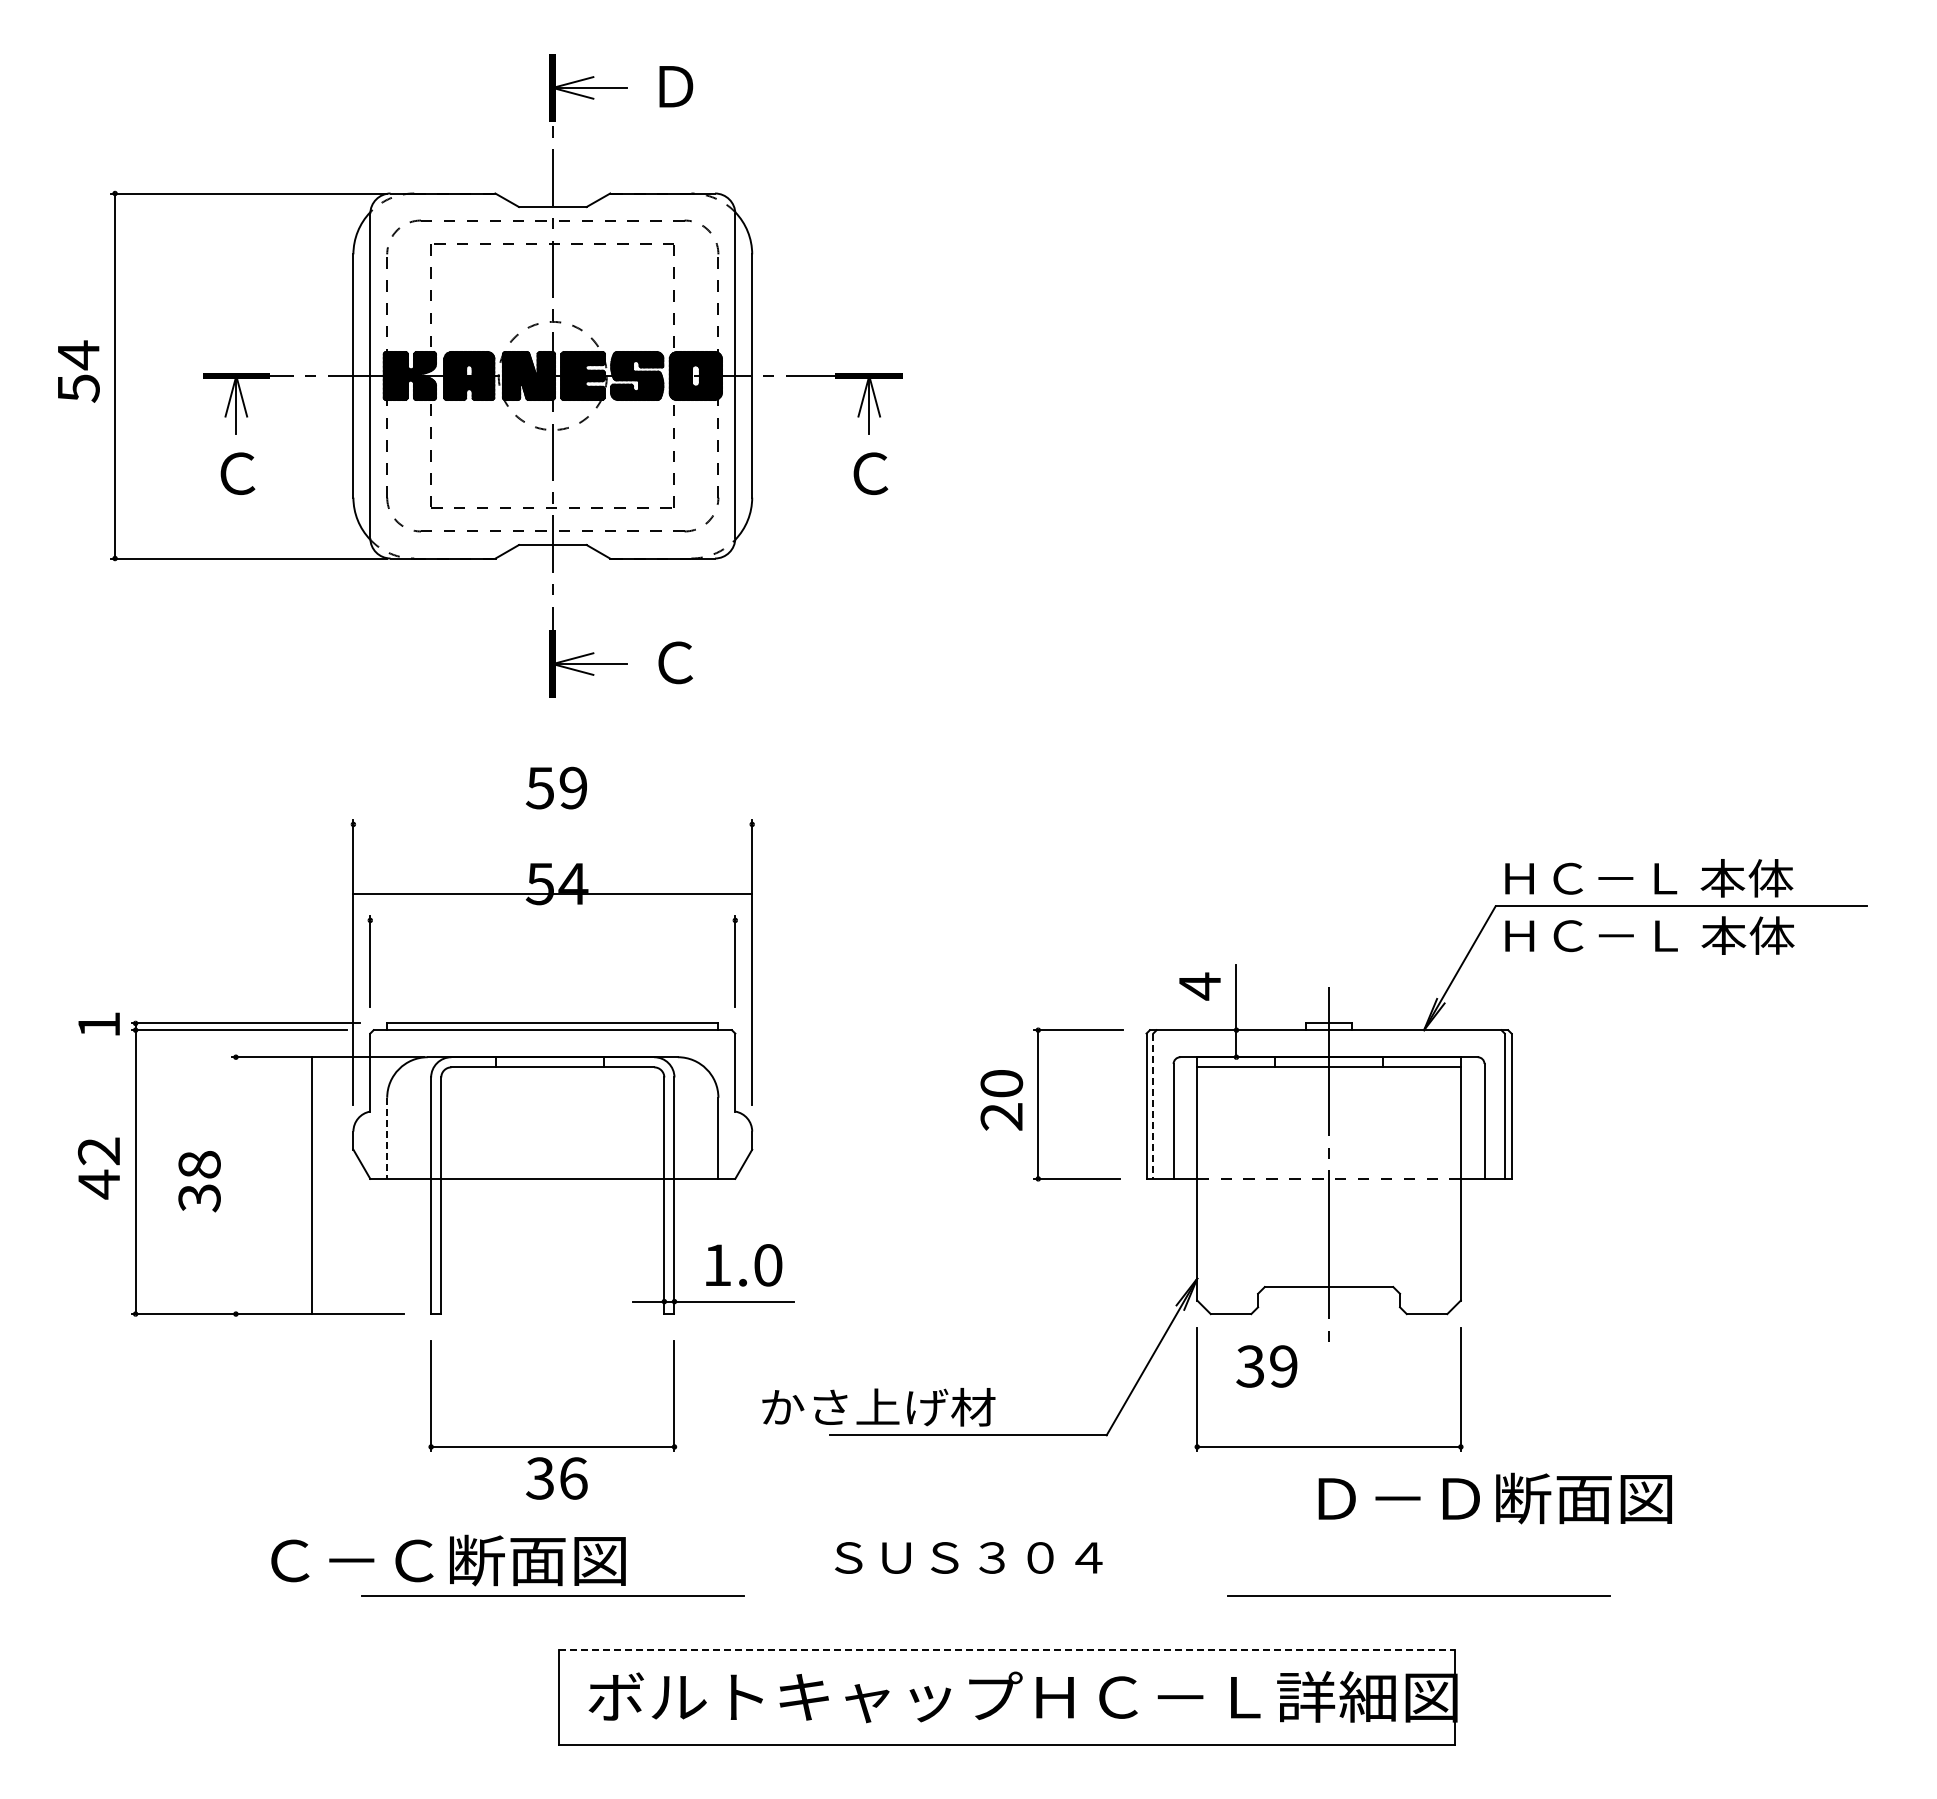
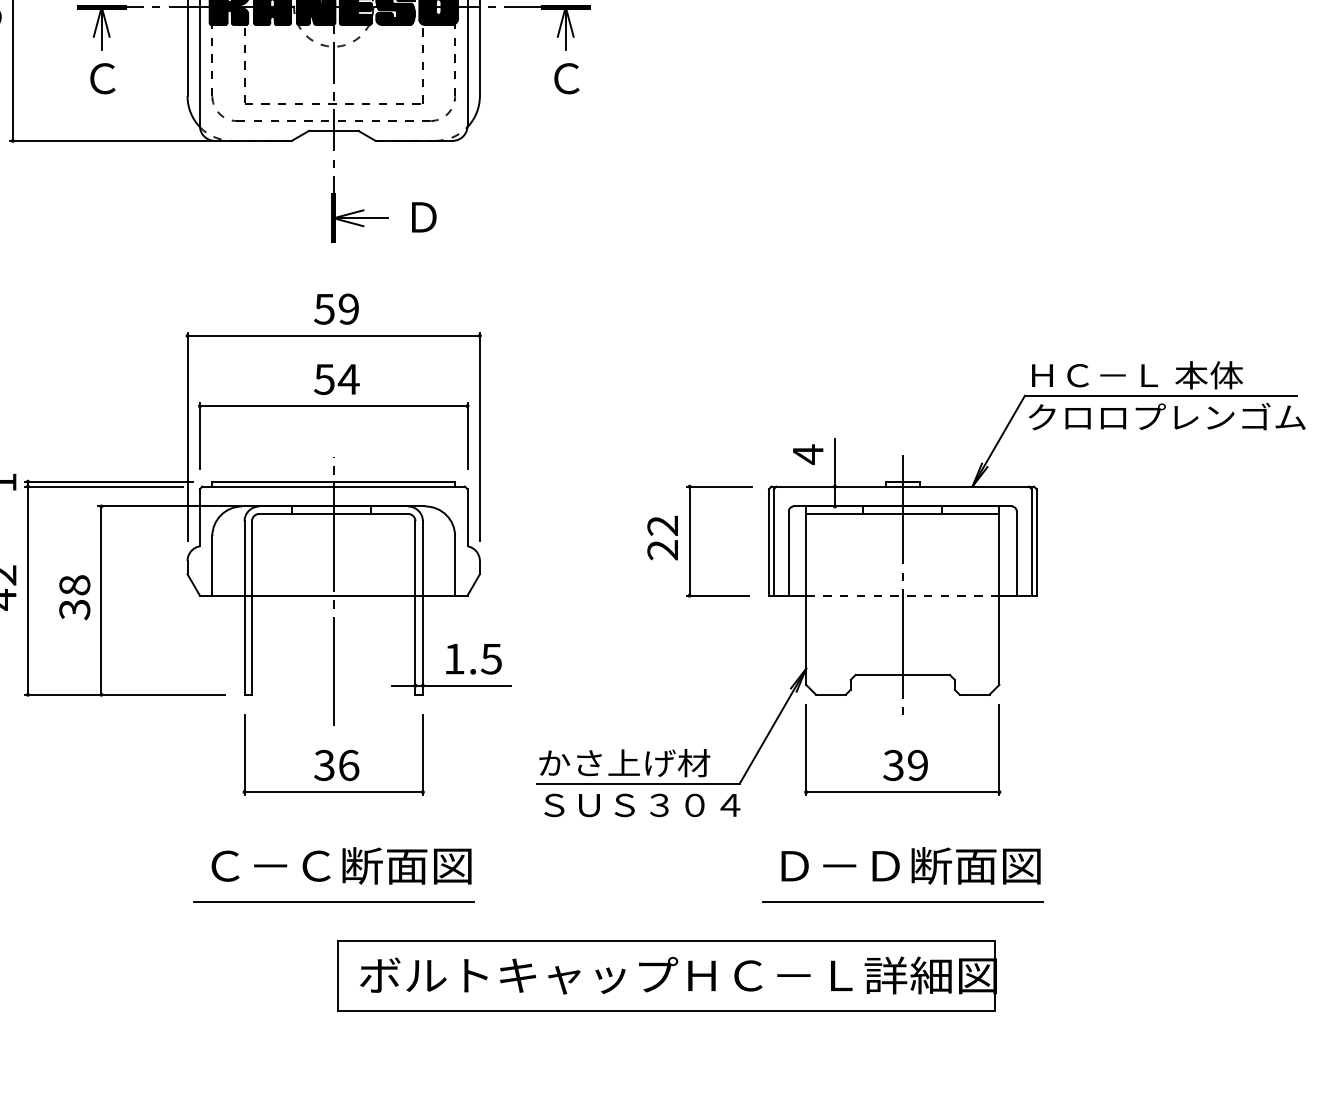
text: (675, 662) -> (423, 217), Ｃ -> Ｄ
line: (552, 894) -> (333, 335), moved
line: (552, 920) -> (333, 406), added
text: (1689, 934) -> (1167, 416), ＨＣ－Ｌ 本体 -> クロロプレンゴム
text: (1001, 1083) -> (662, 525), 20 -> 22
line: (1153, 1106) -> (774, 542), dashed -> solid
line: (387, 1138) -> (212, 566), dashed -> solid
line: (552, 1173) -> (333, 591), added
line: (311, 1185) -> (101, 600), moved
text: (767, 1265) -> (491, 659), 1.0 -> 1.5
text: (1266, 1366) -> (905, 765), moved
text: (878, 1407) -> (624, 763), moved
text: (556, 1478) -> (336, 765), moved
text: (1494, 1498) -> (910, 865), moved
text: (968, 1557) -> (642, 805), moved
text: (448, 1560) -> (341, 865), moved
line: (1418, 1595) -> (902, 901), moved
line: (1007, 1650) -> (667, 941), dashed -> solid

